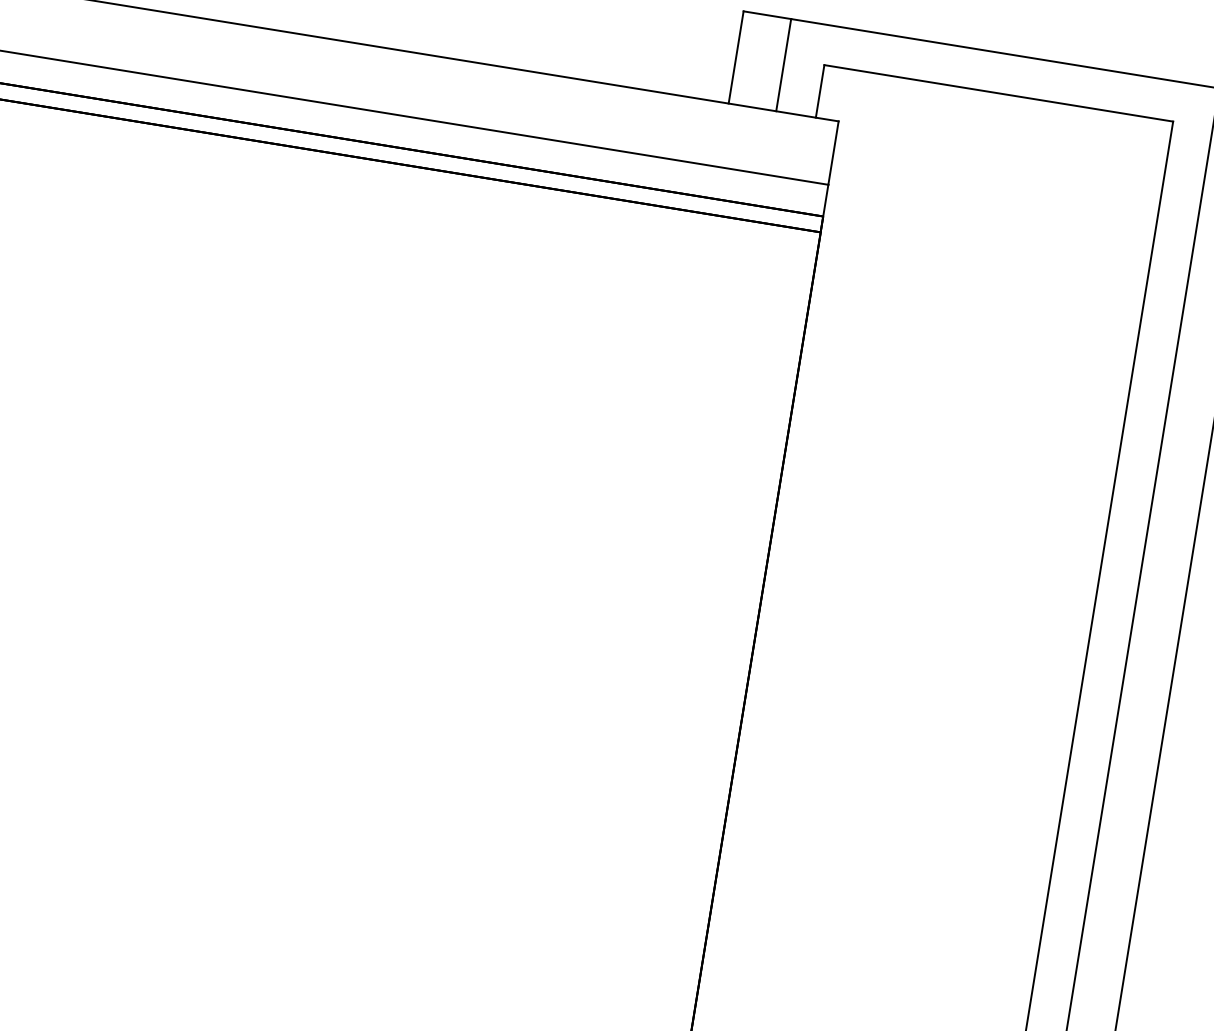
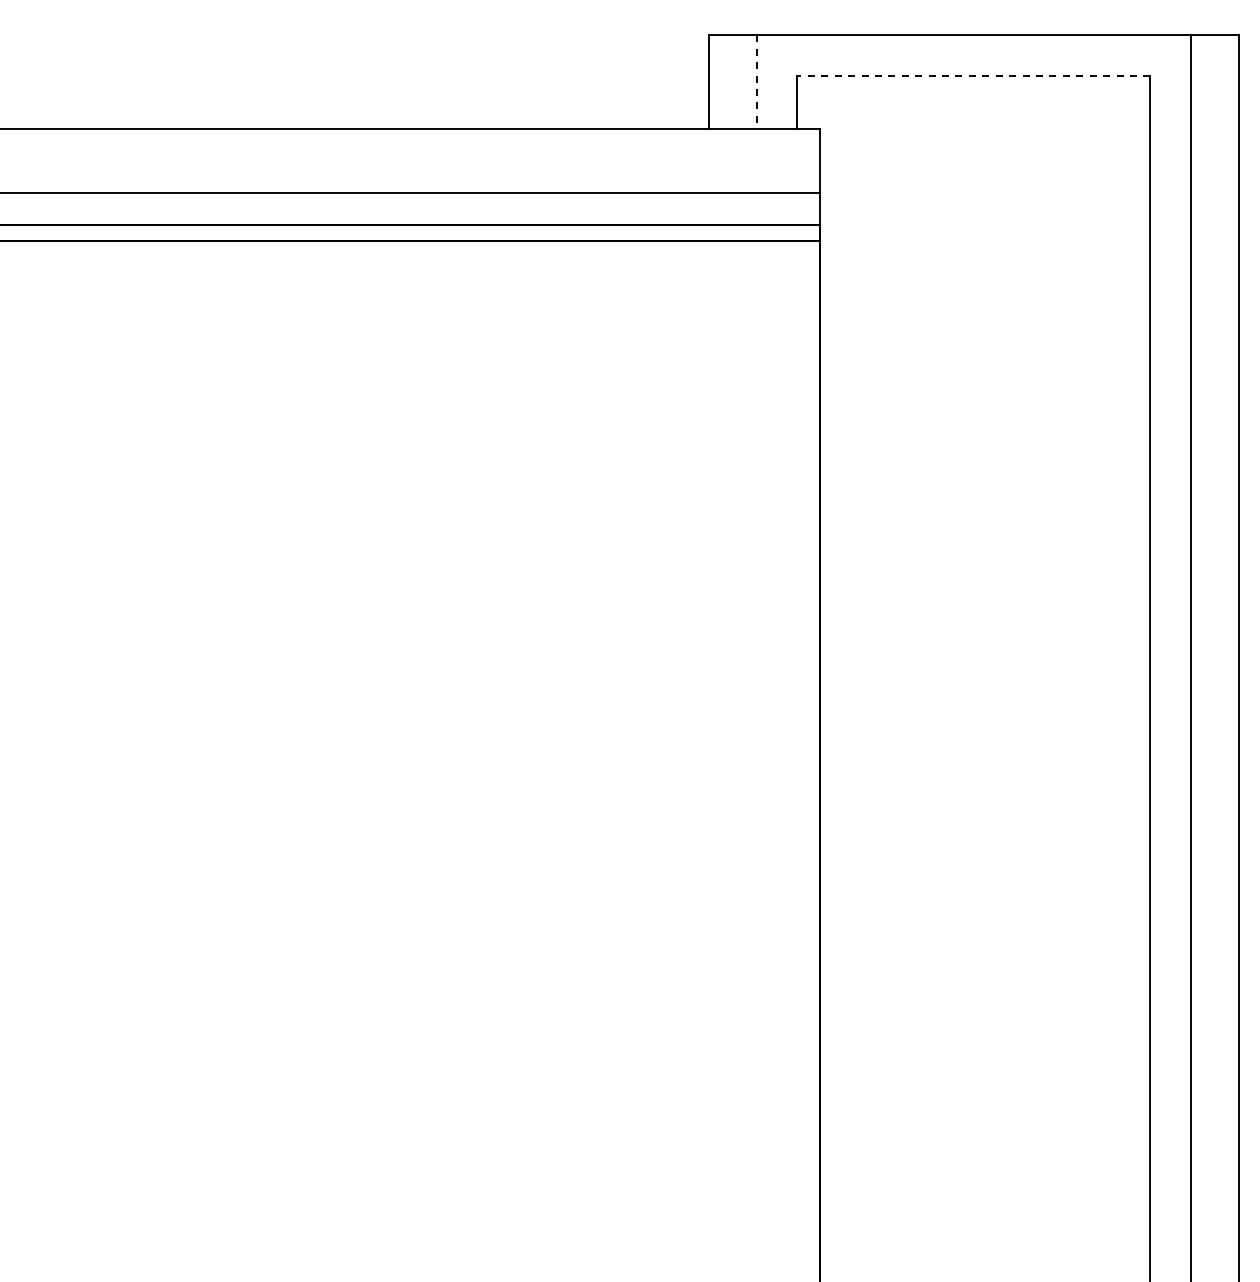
line: (783, 65) -> (756, 82), solid -> dashed
line: (998, 93) -> (973, 75), solid -> dashed

